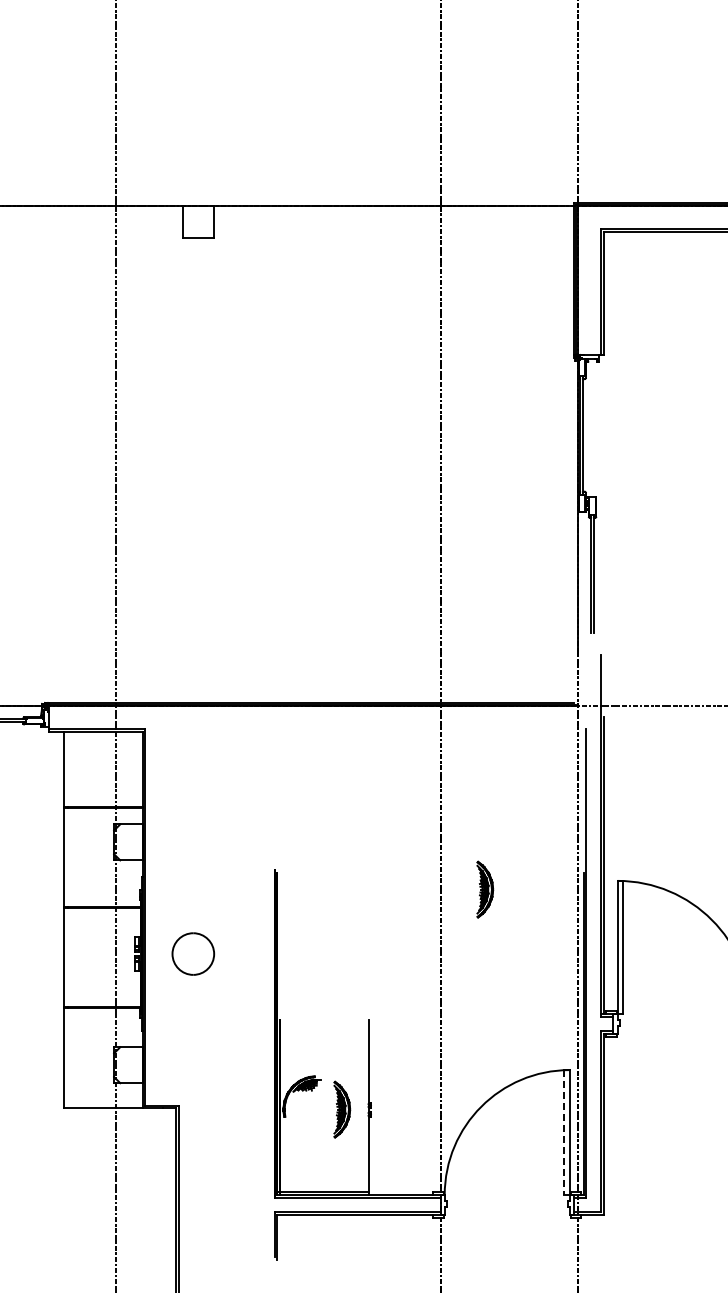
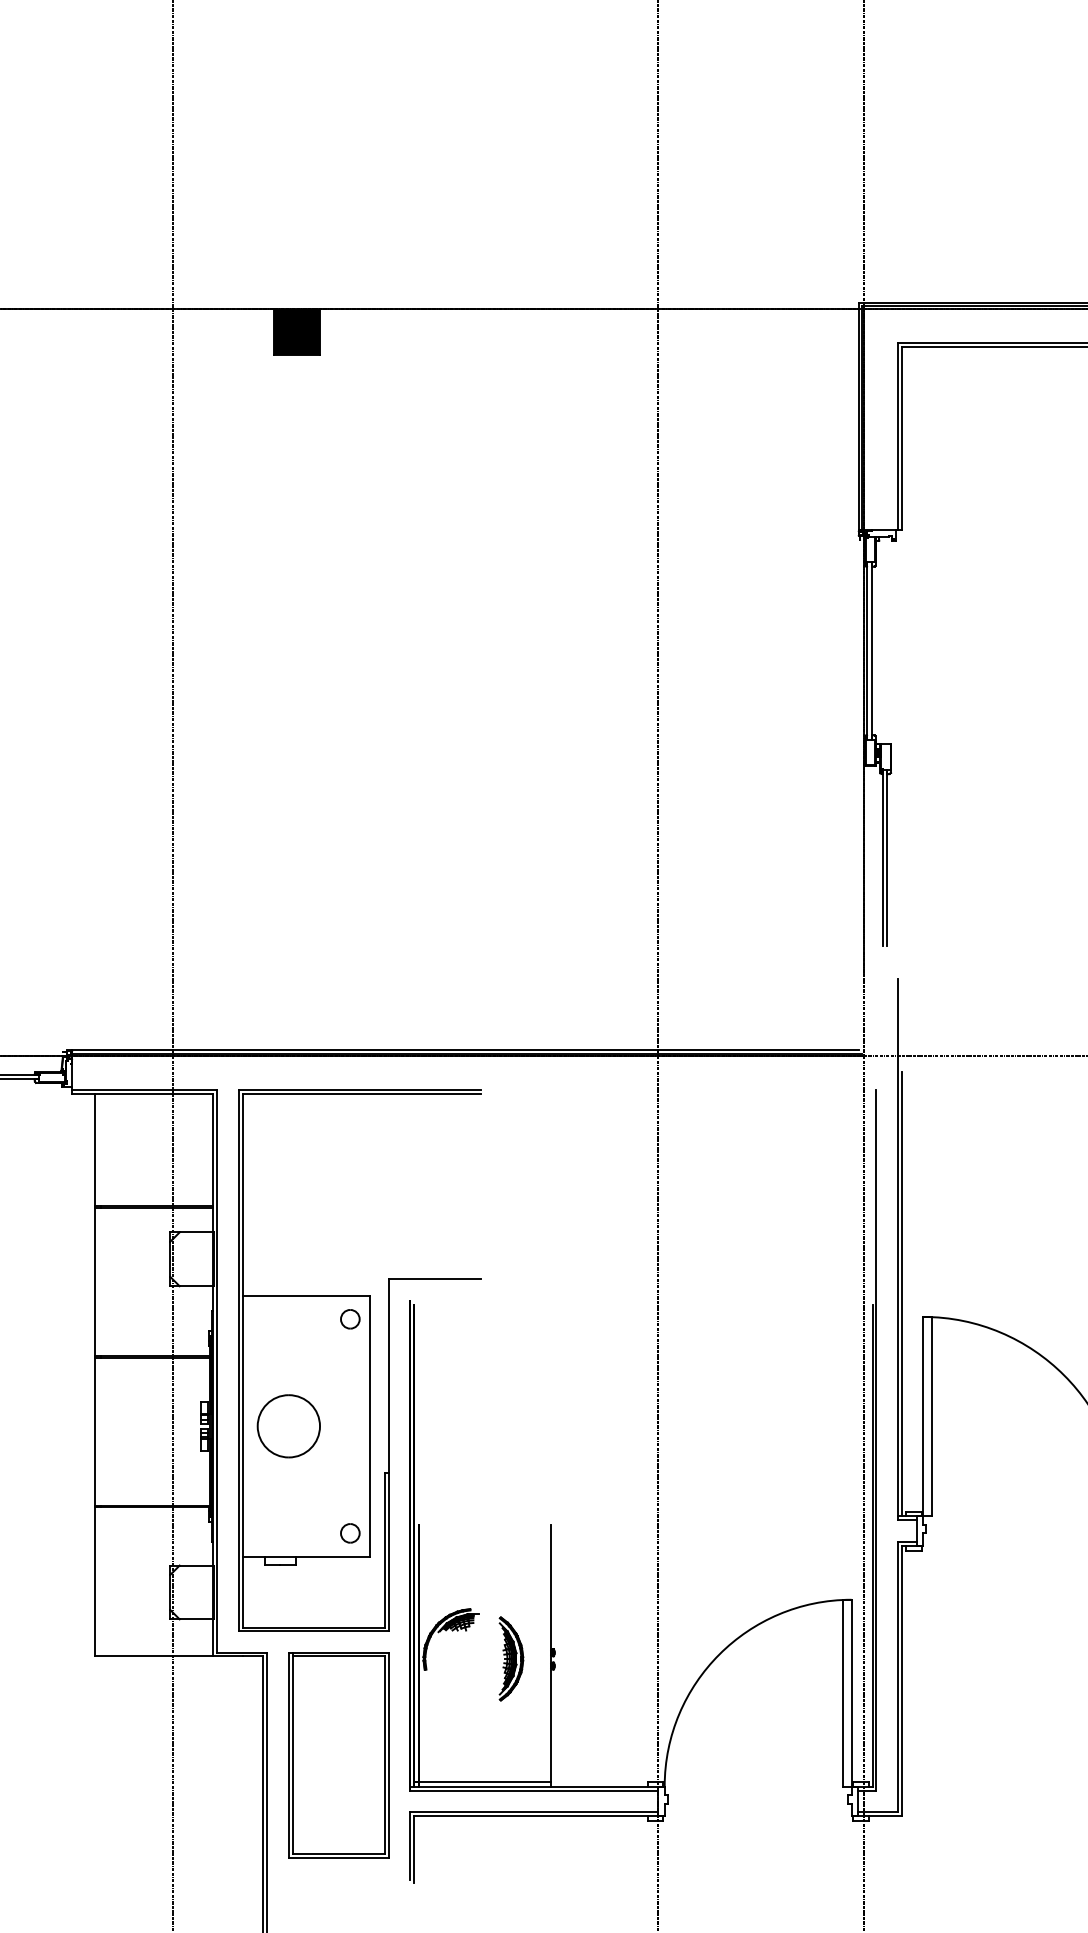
fill: (198, 221) -> (296, 331), added
part: (485, 889) -> (725, 1329), removed
part: (240, 909) -> (359, 1359), added
line: (563, 1133) -> (842, 1694), dashed -> solid
part: (226, 1174) -> (338, 1755), added

